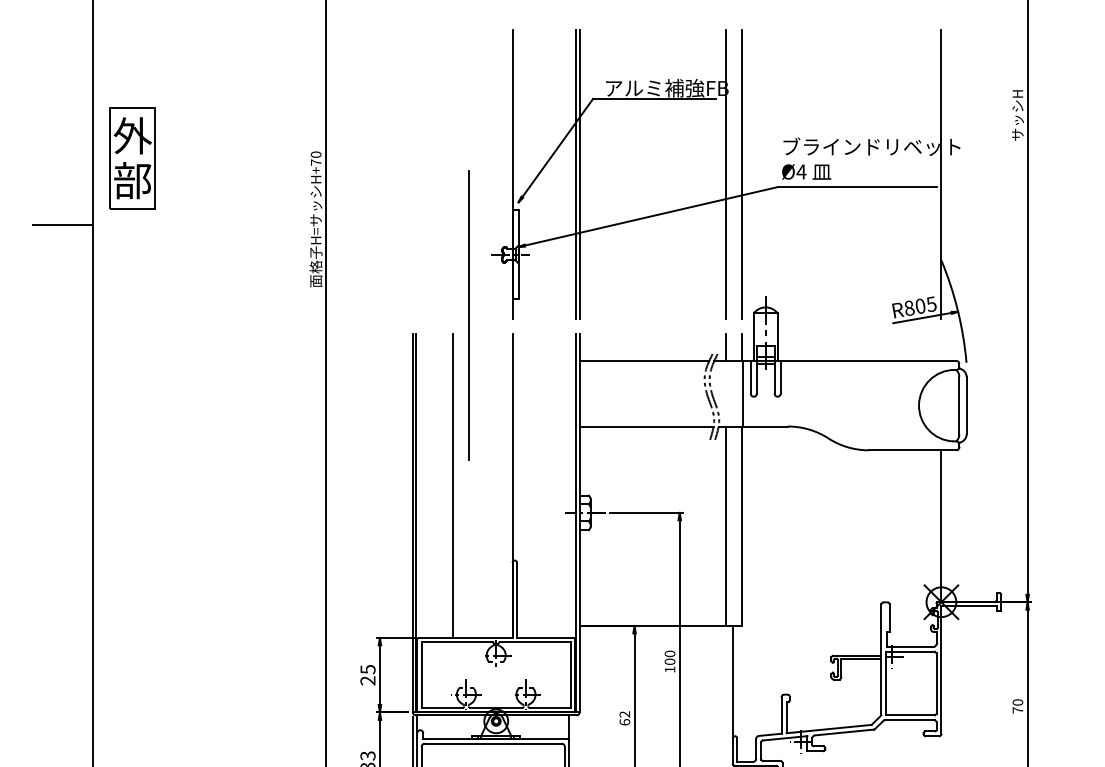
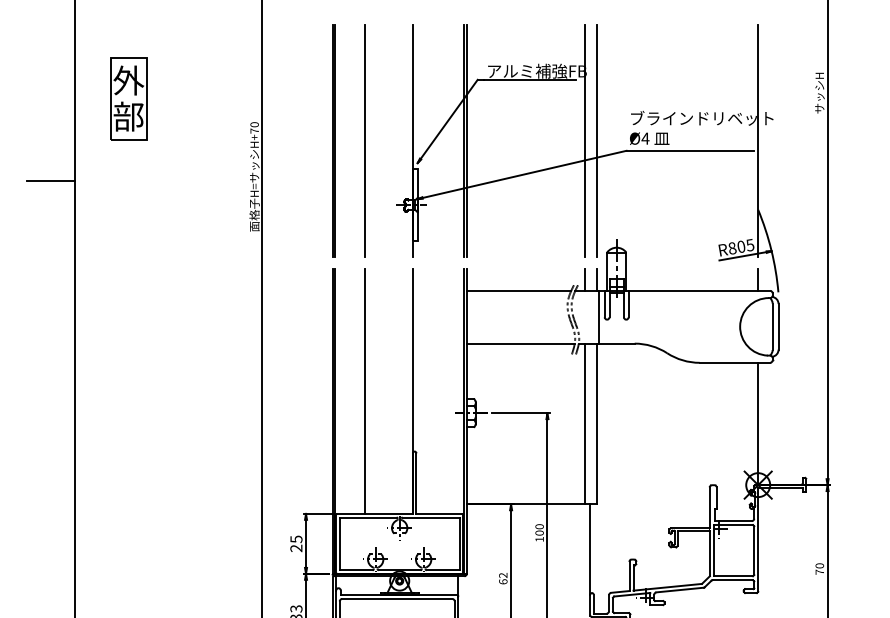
part: (132, 158) -> (128, 98), moved
line: (413, 174) -> (333, 140), added
line: (468, 315) -> (364, 140), moved
line: (941, 347) -> (758, 280), added

